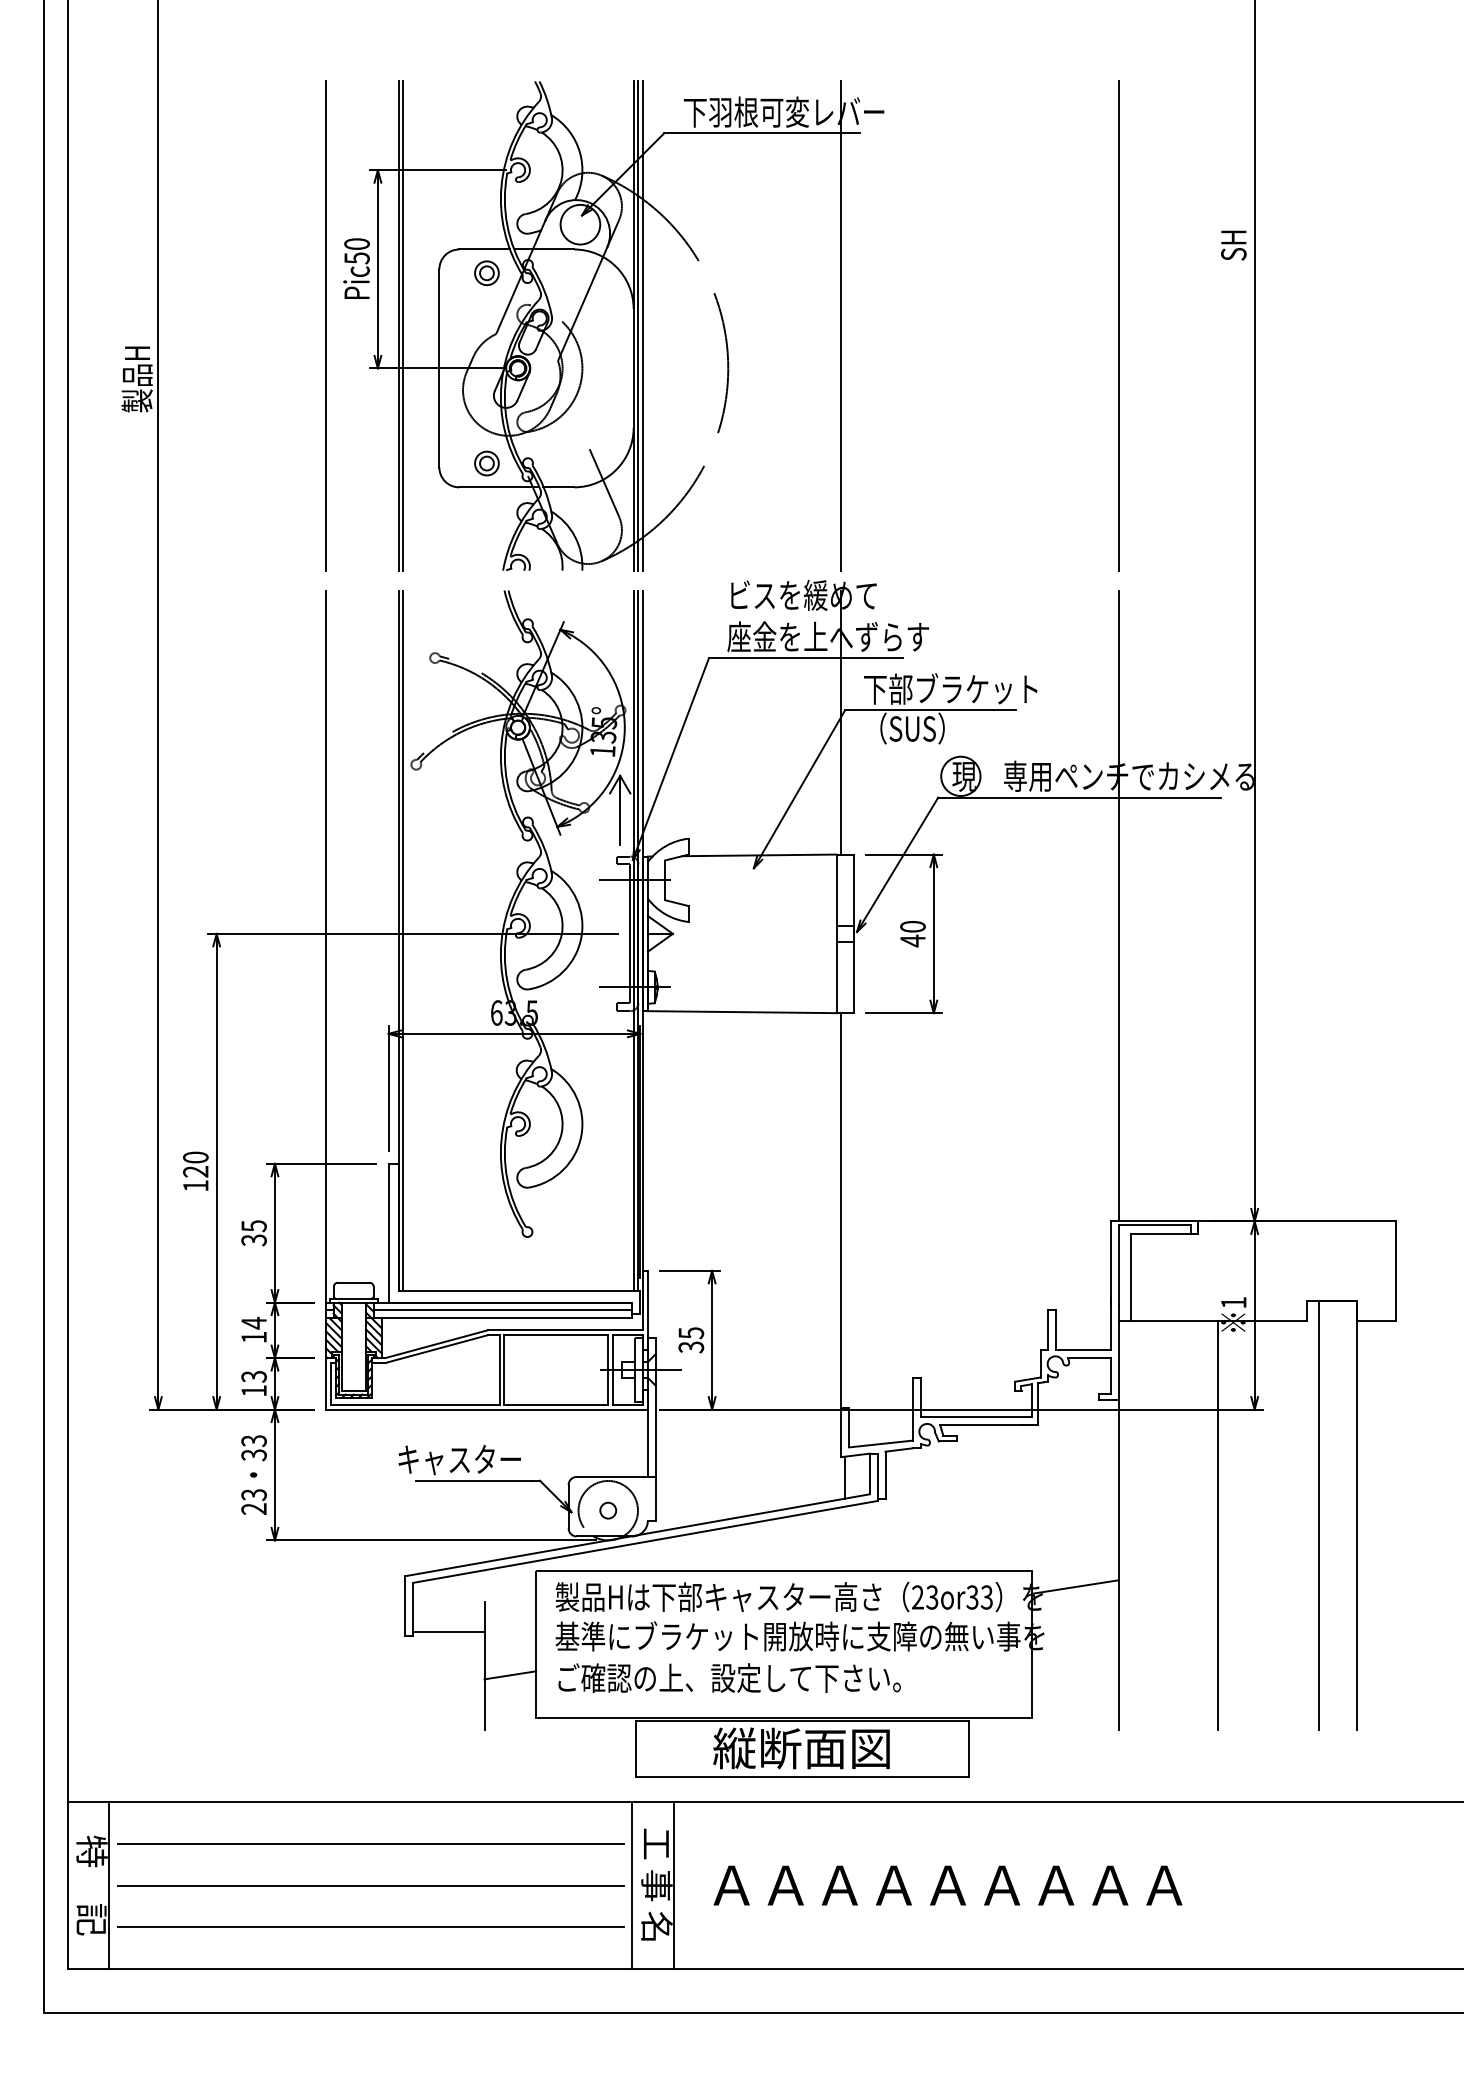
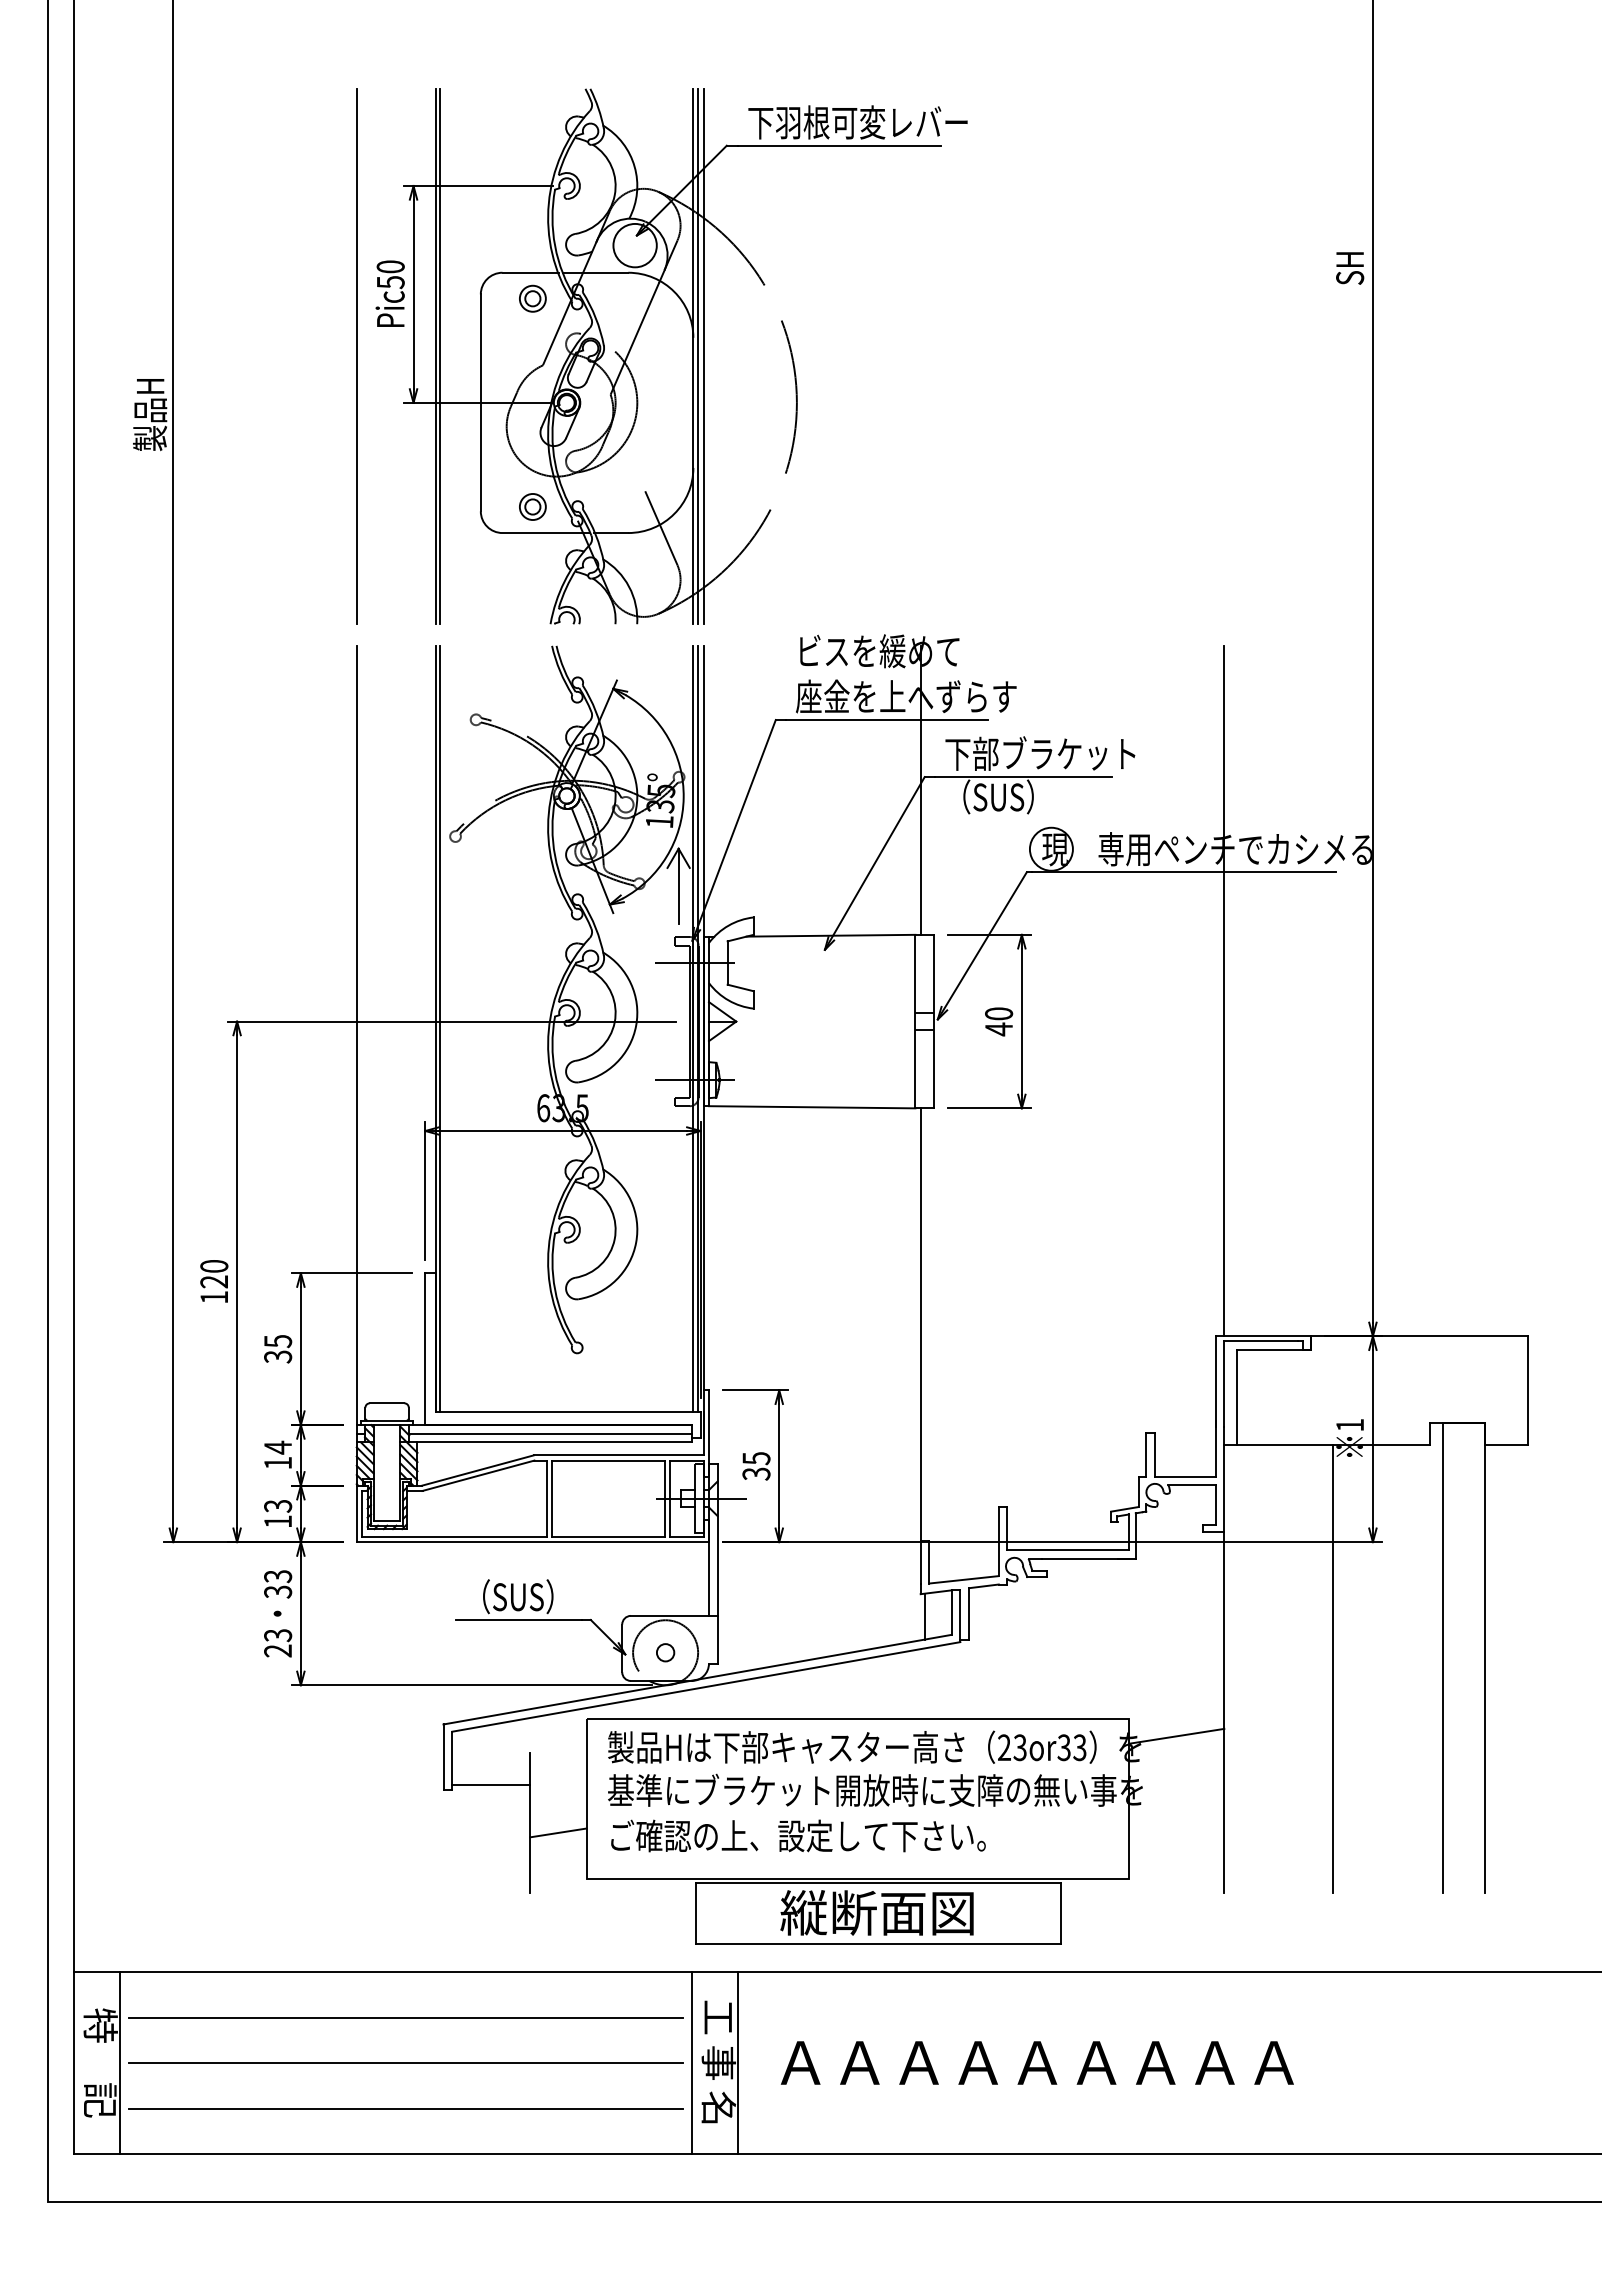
line: (841, 326) -> (920, 356), removed
line: (1119, 326) -> (1224, 356), removed
text: (460, 1459) -> (503, 1596), キャスター -> （SUS）

